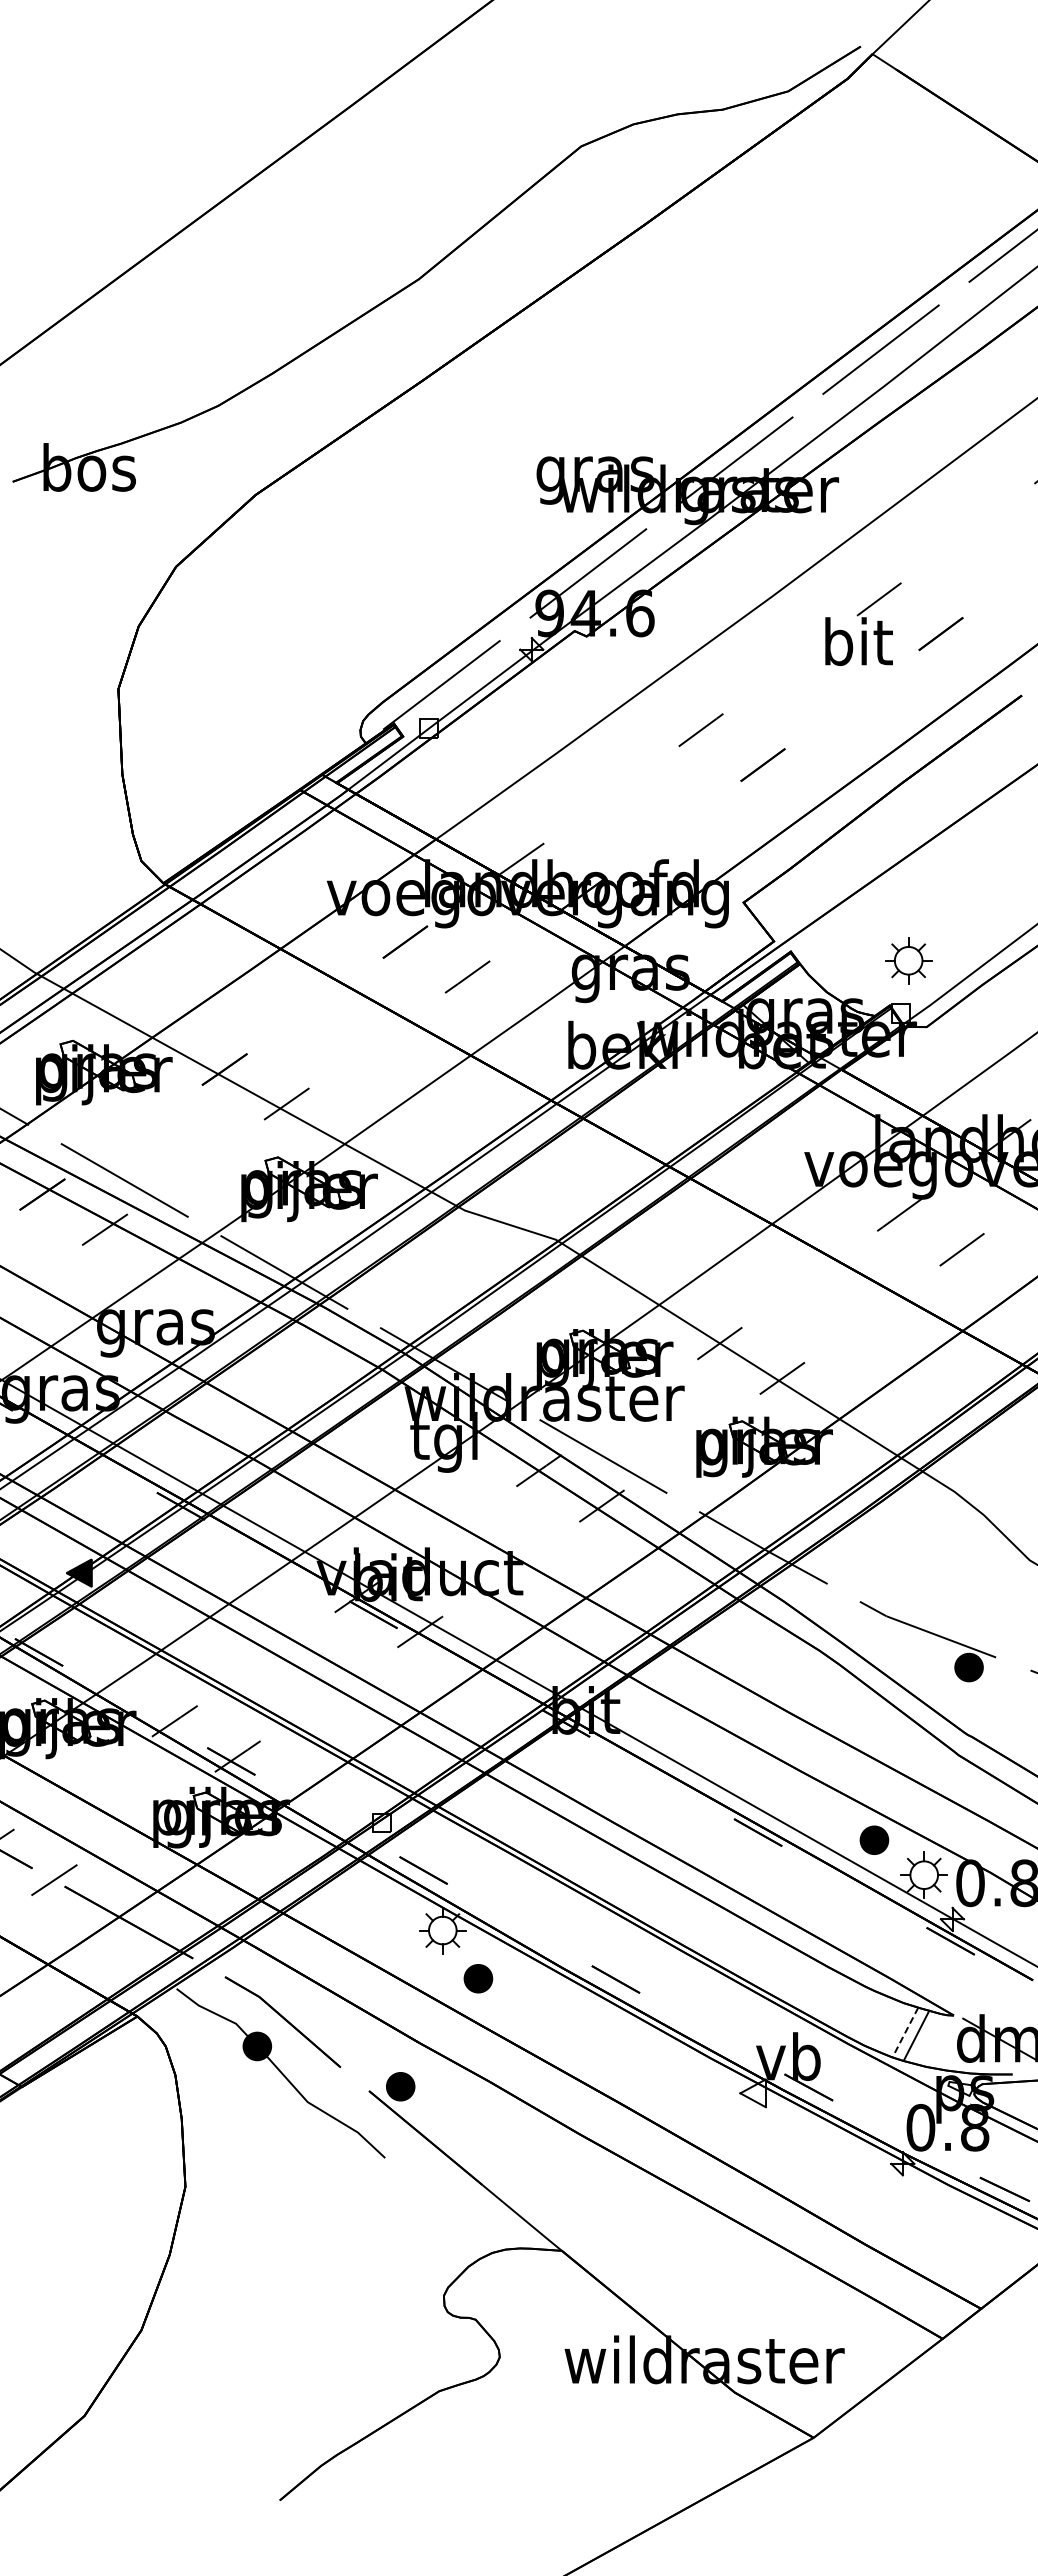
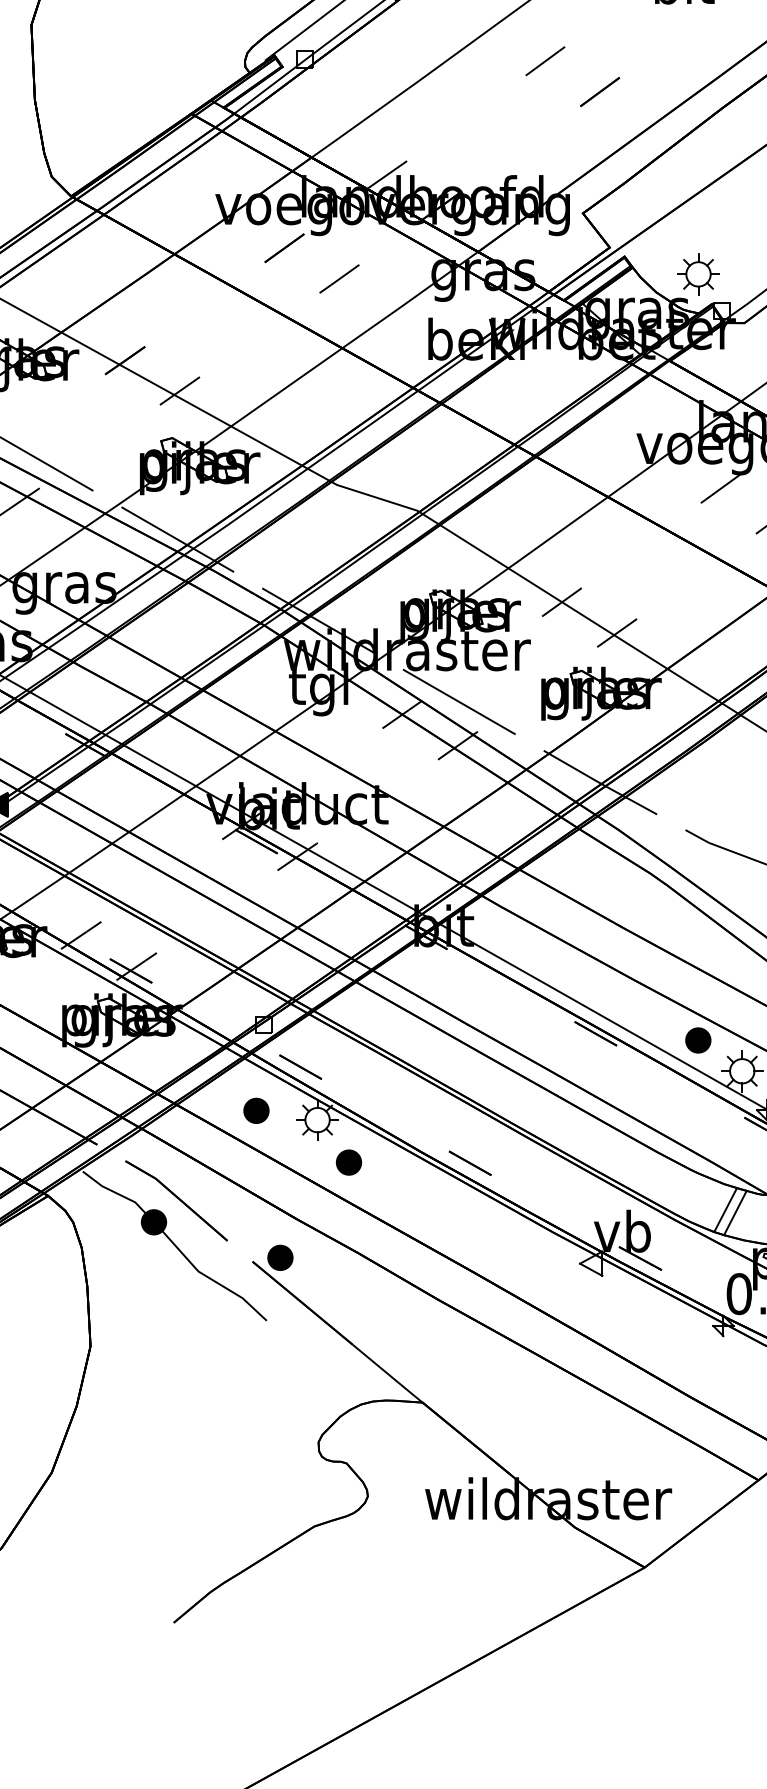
part: (908, 960) -> (698, 274), moved
part: (373, 1919) -> (256, 1110), added
line: (905, 2032) -> (725, 1210), dashed -> solid

